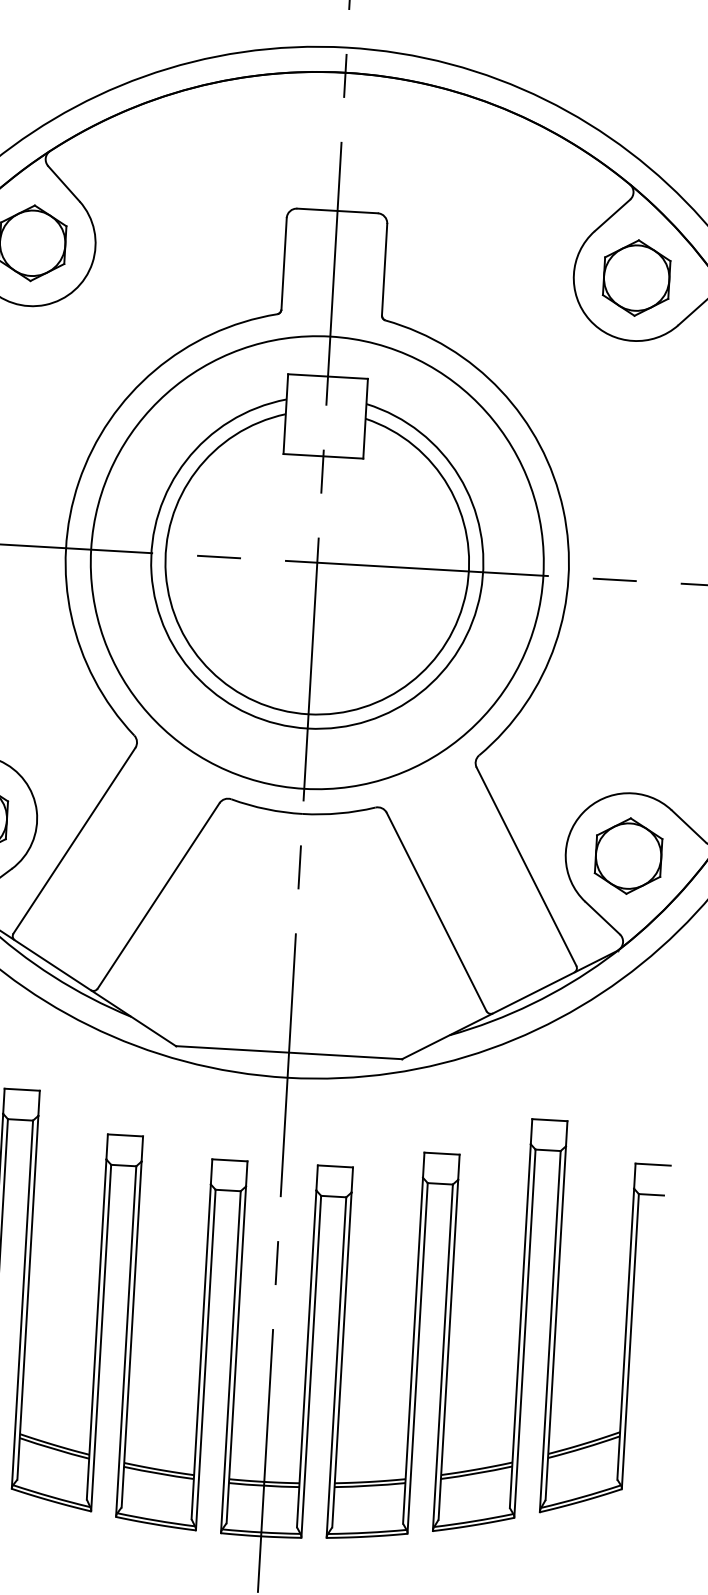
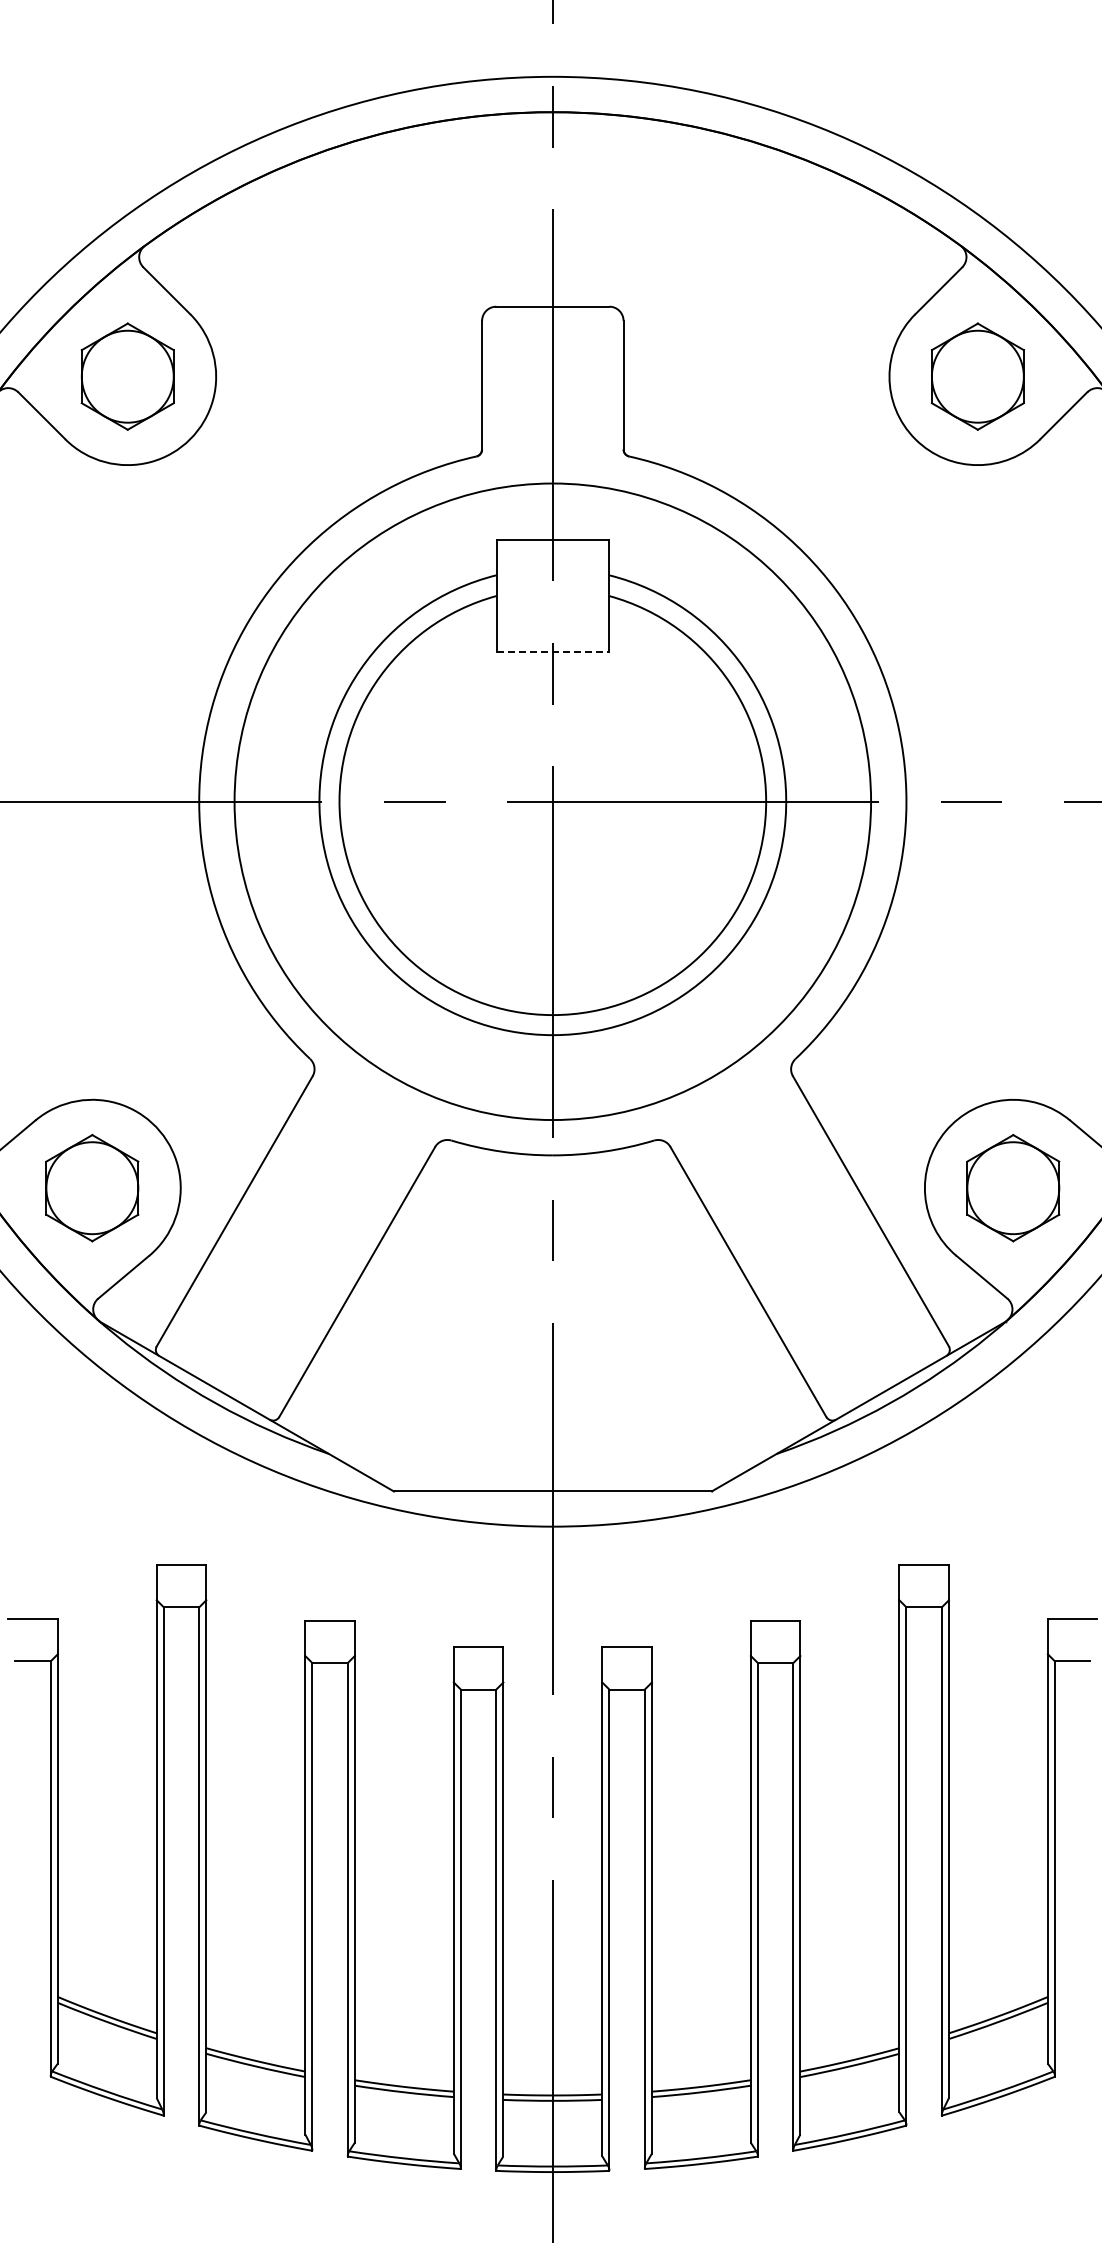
line: (323, 456) -> (553, 652), solid -> dashed

